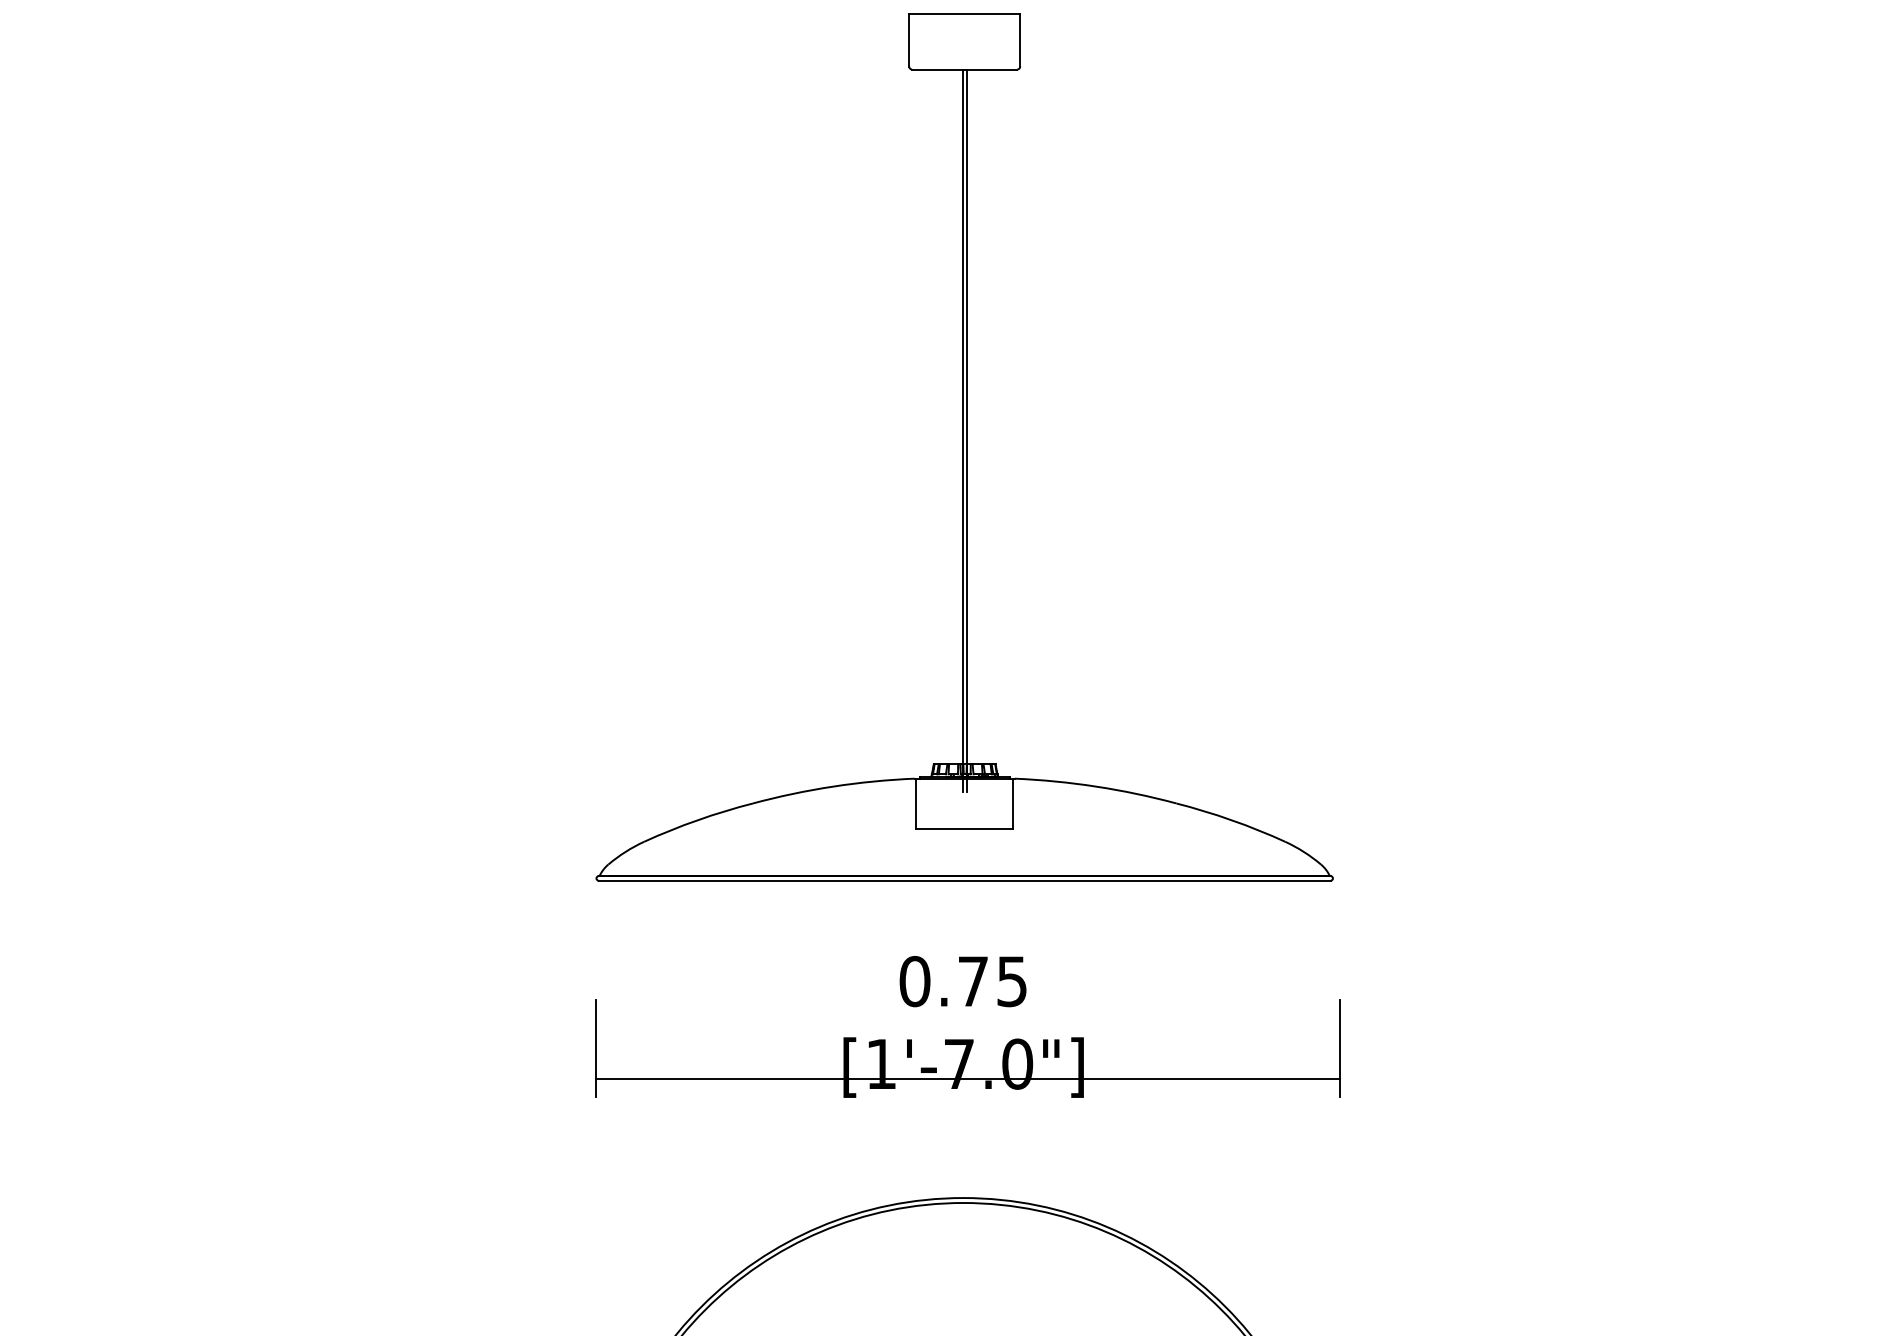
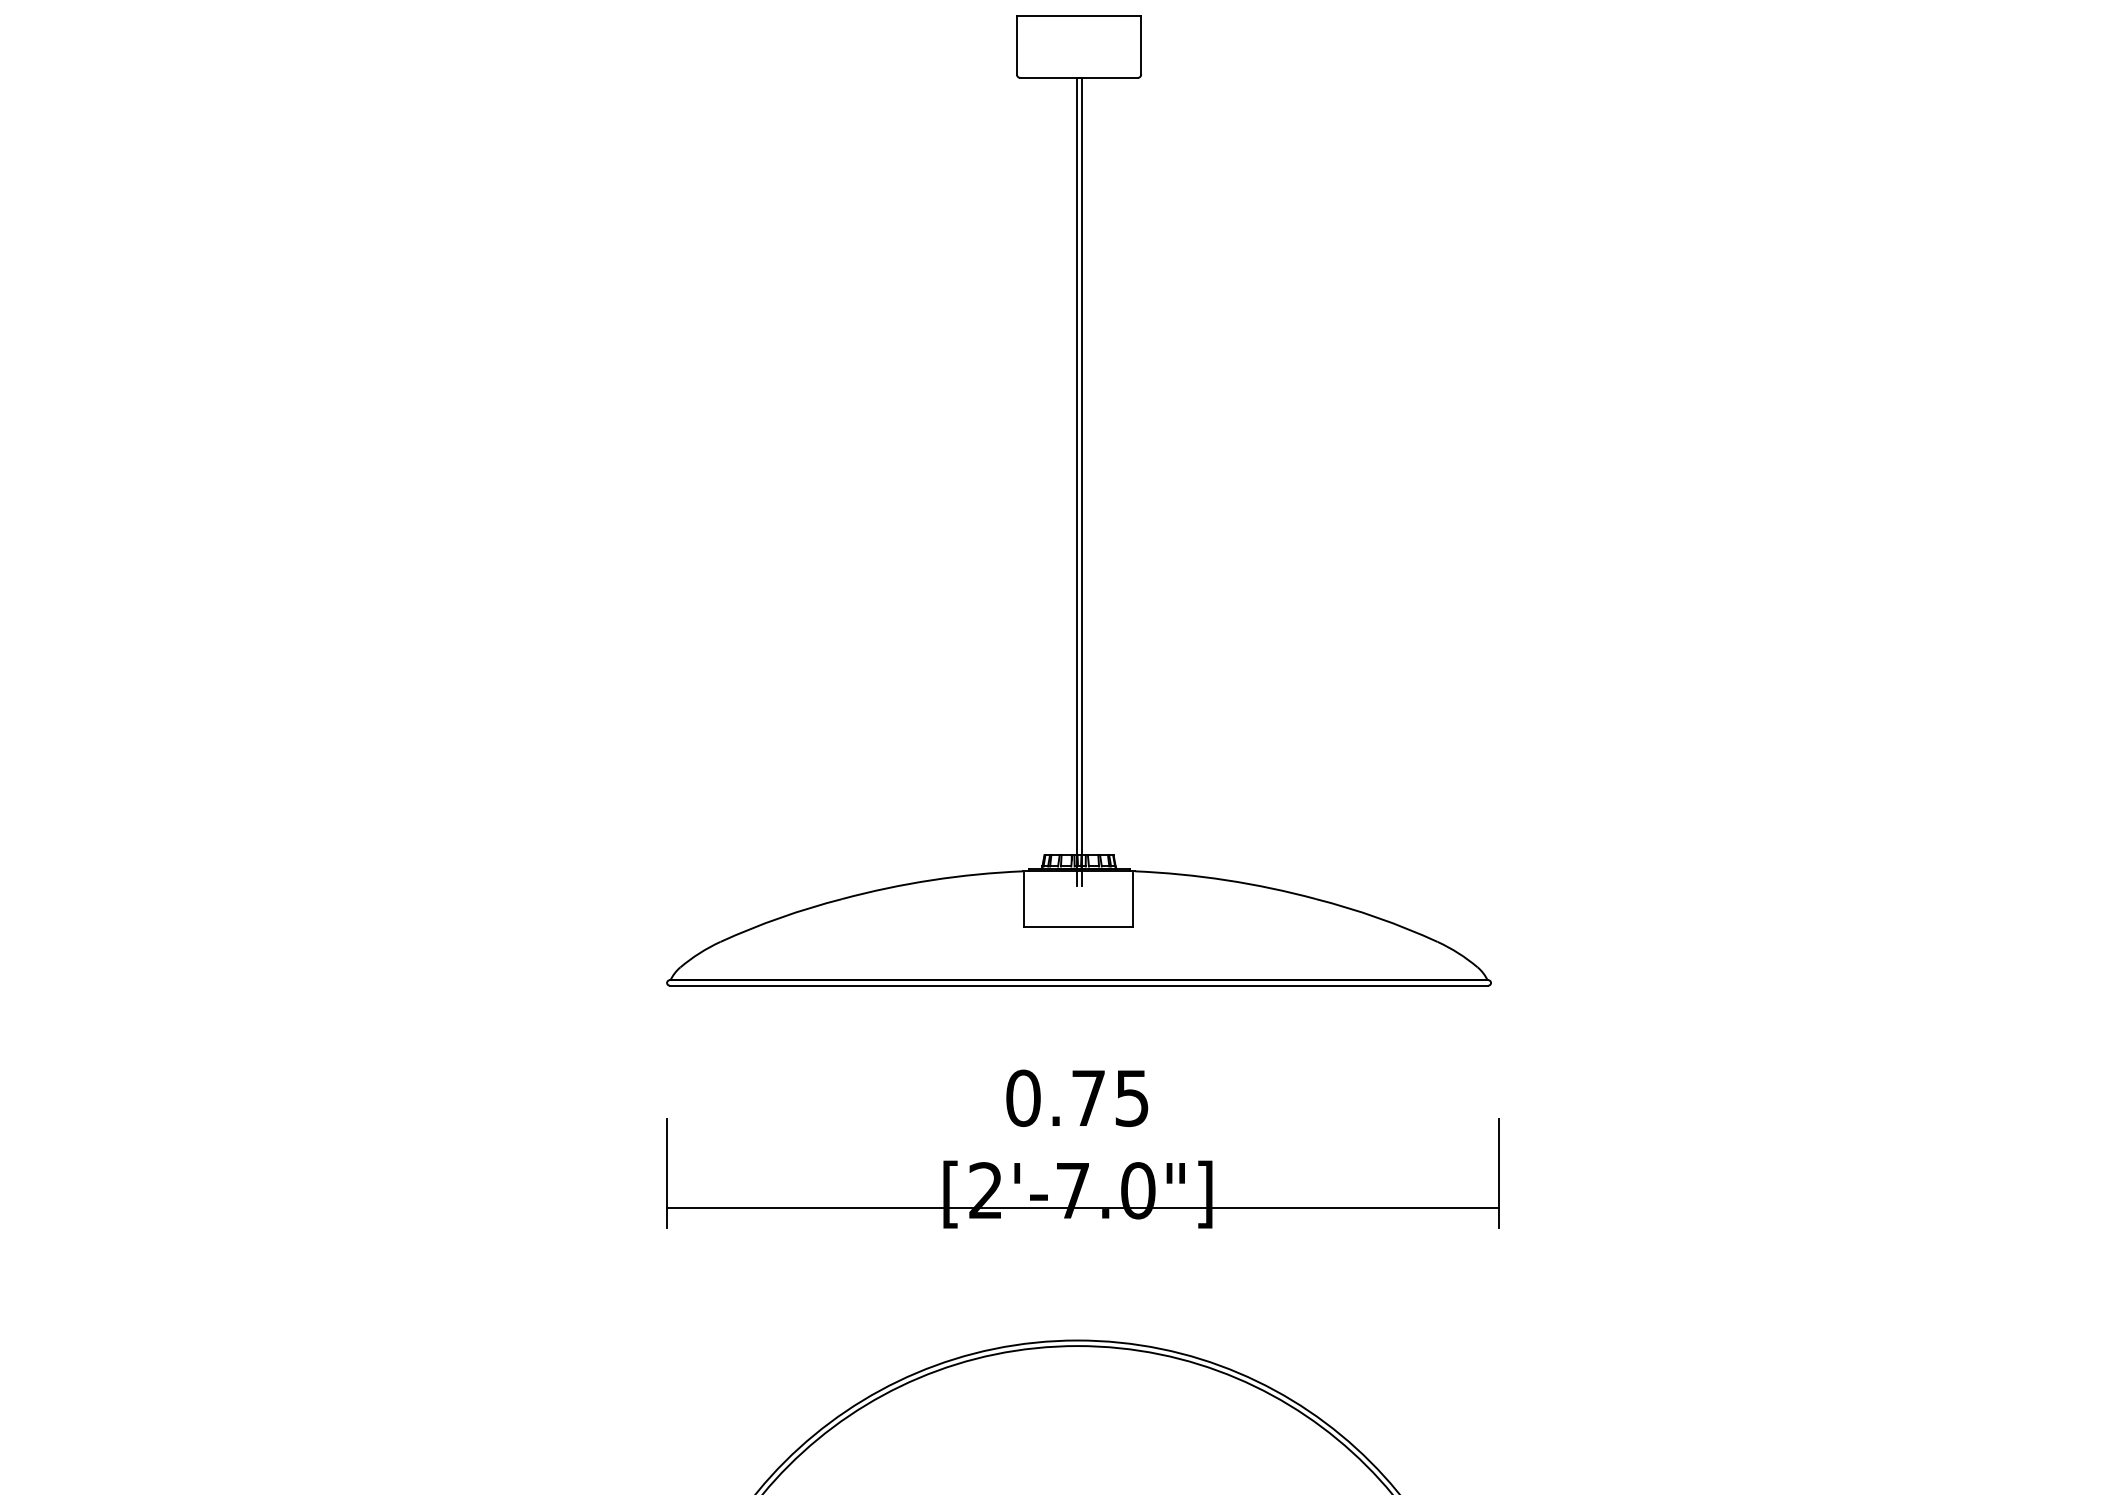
text: (881, 1063) -> (985, 1190), [1'-7.0"] -> [2'-7.0"]

